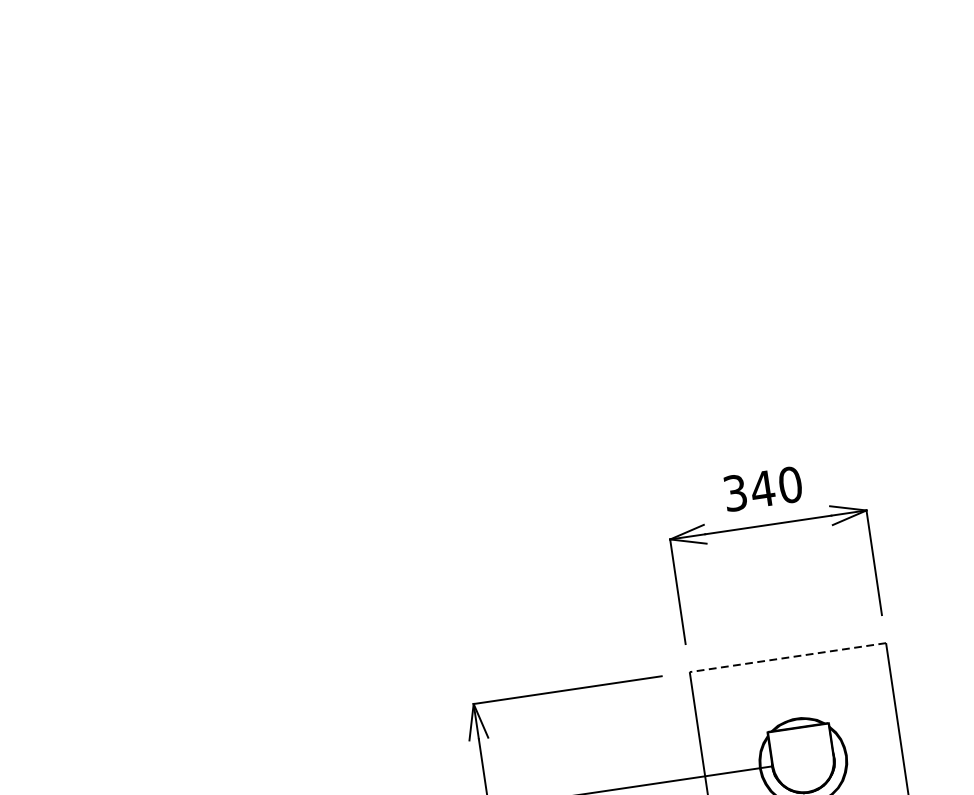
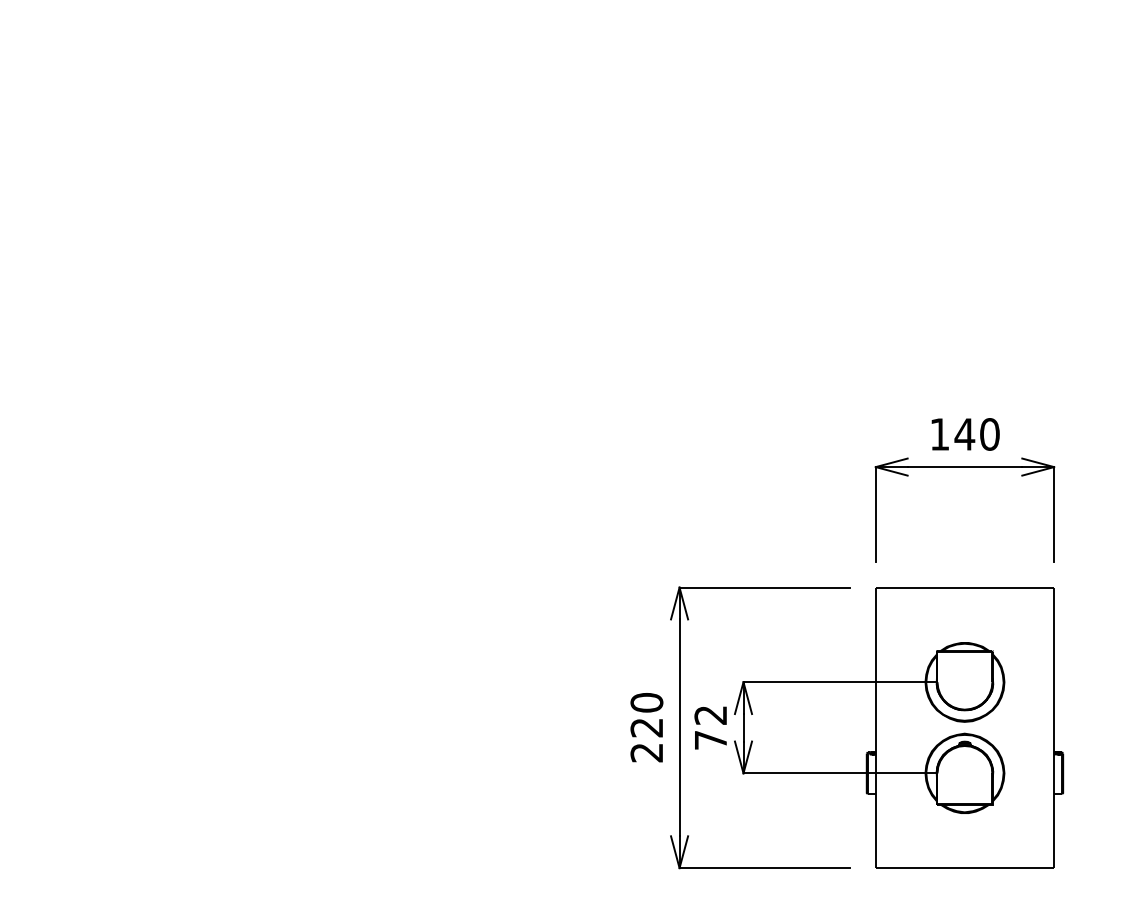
text: (735, 493) -> (939, 434), 340 -> 140
line: (787, 657) -> (964, 587), dashed -> solid

